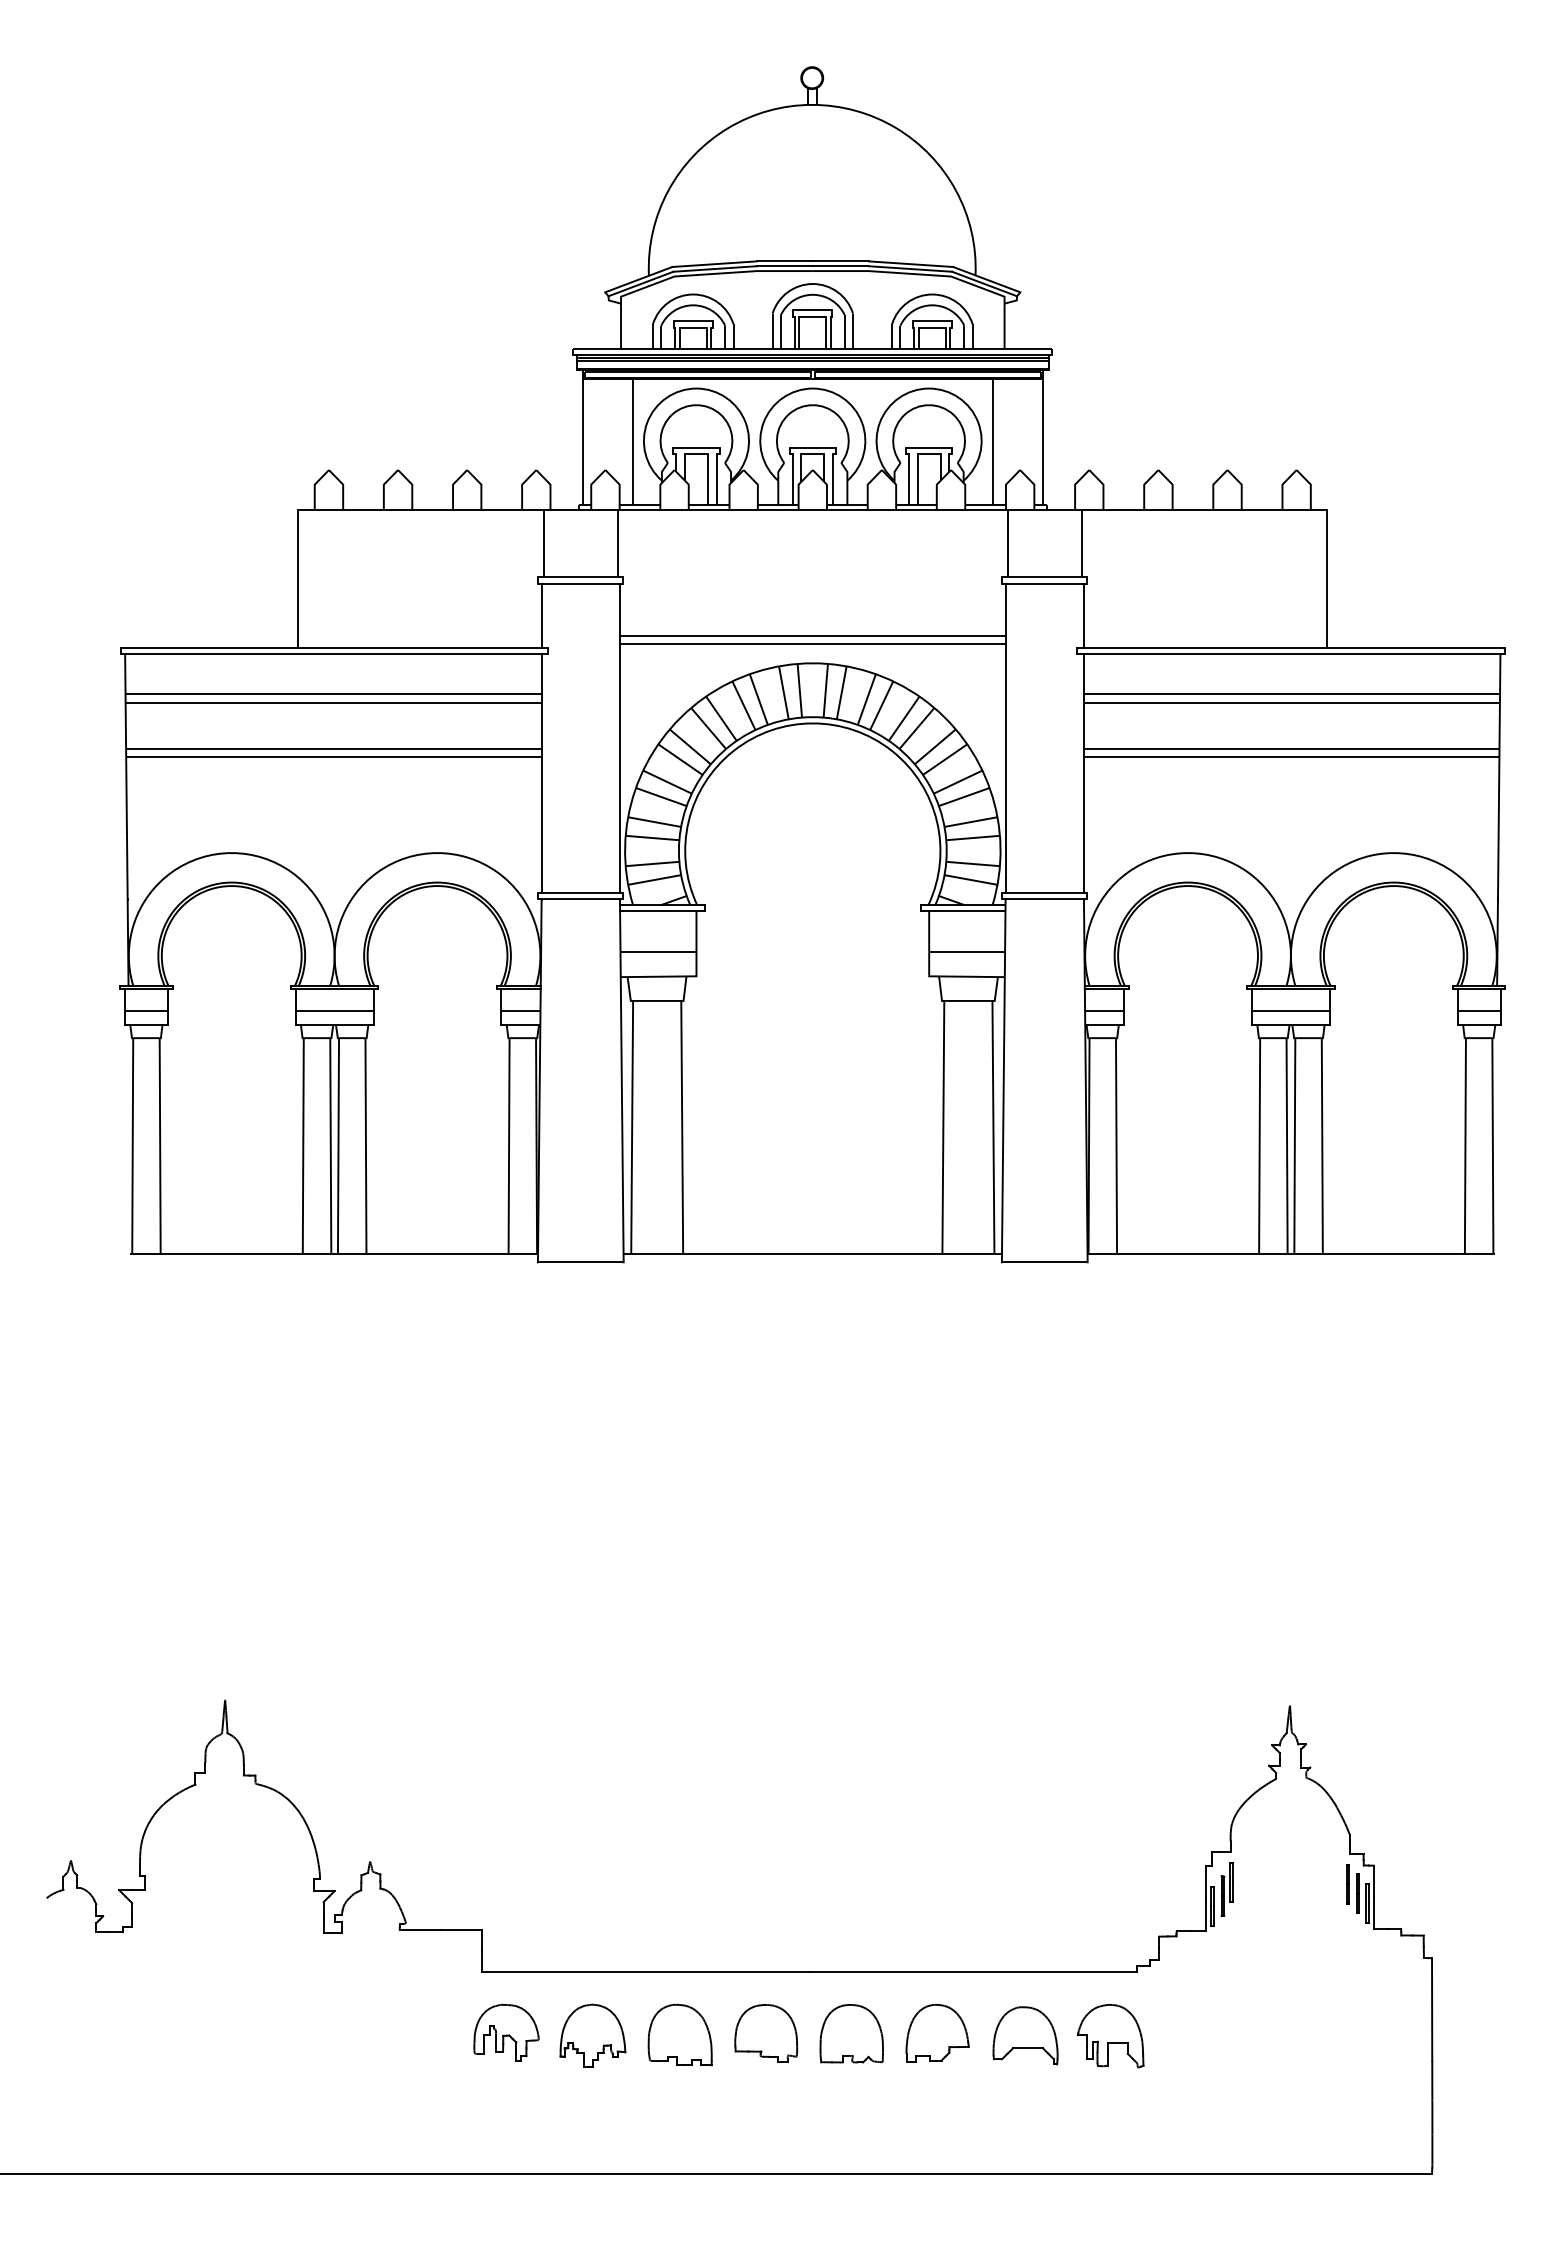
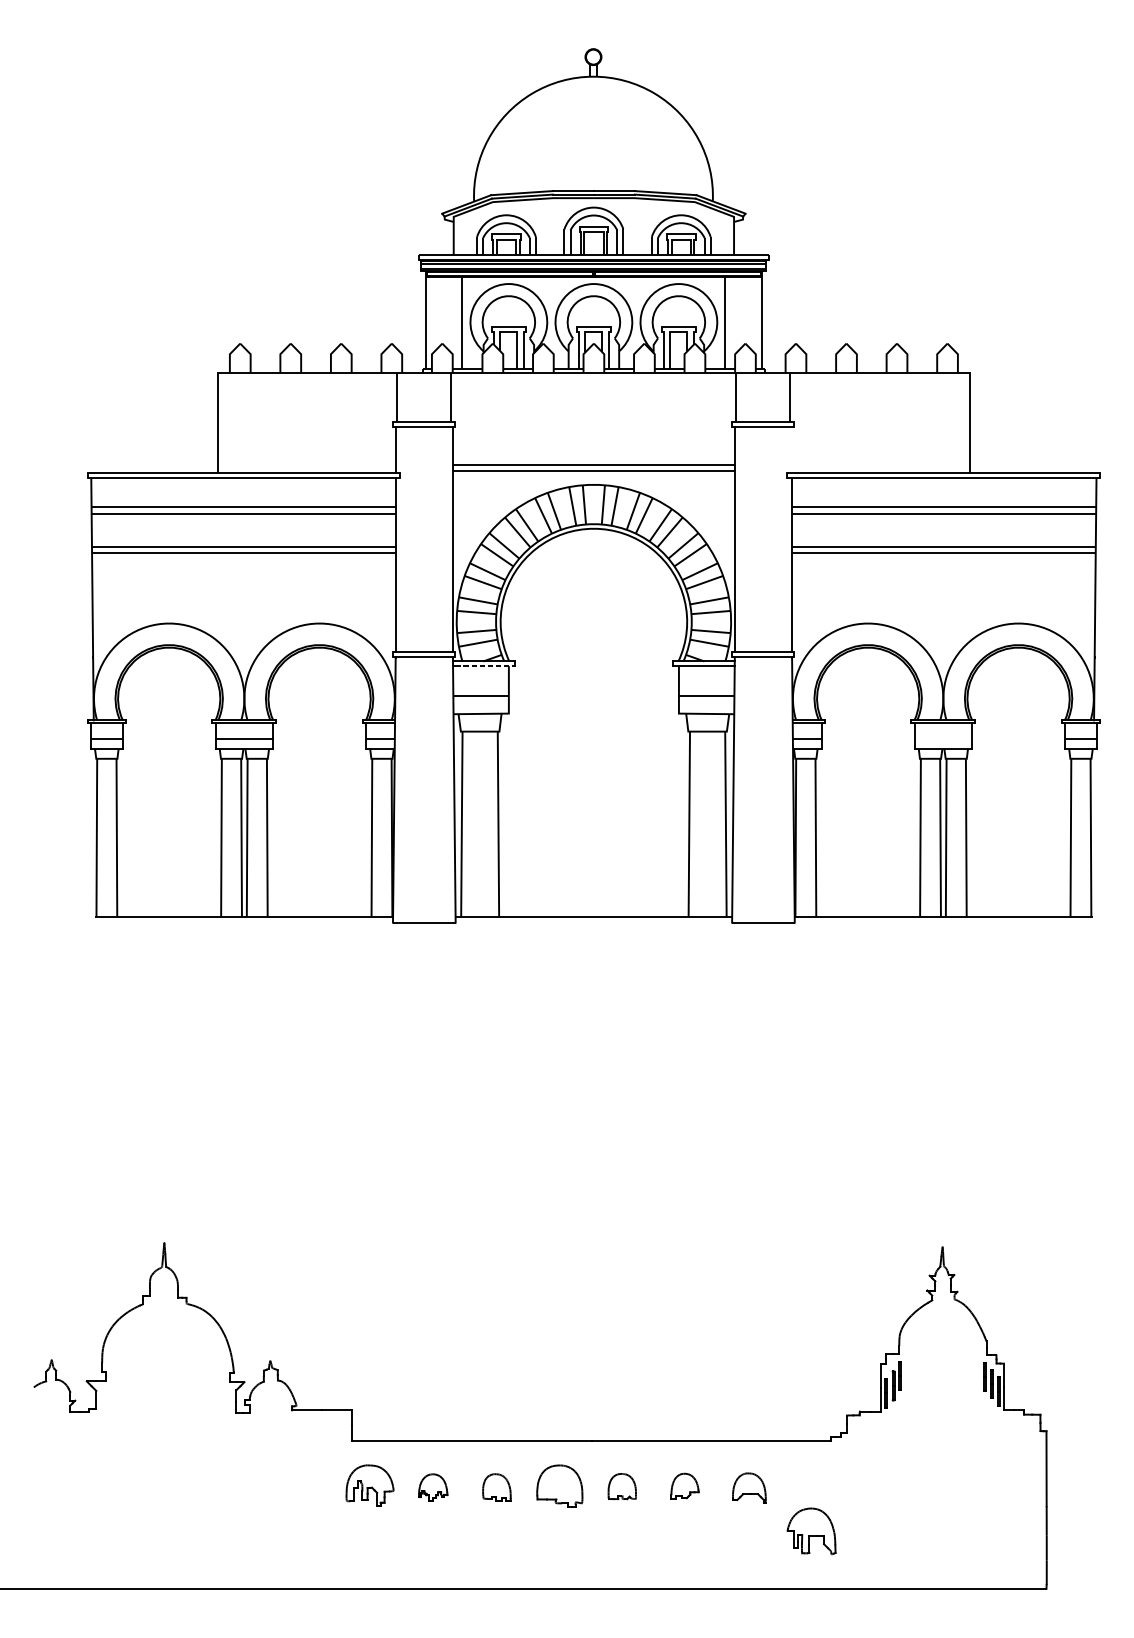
line: (1083, 615) -> (791, 449), removed
line: (663, 911) -> (484, 666), solid -> dashed
line: (1290, 1011) -> (943, 739), removed
part: (851, 2033) -> (622, 1486), size x0.6
part: (937, 2033) -> (685, 1486), size x0.6
part: (679, 2034) -> (496, 1487), size x0.6
part: (592, 2035) -> (432, 1487), size x0.6
part: (1025, 2035) -> (749, 1487), size x0.7
part: (1110, 2036) -> (811, 1531), moved

